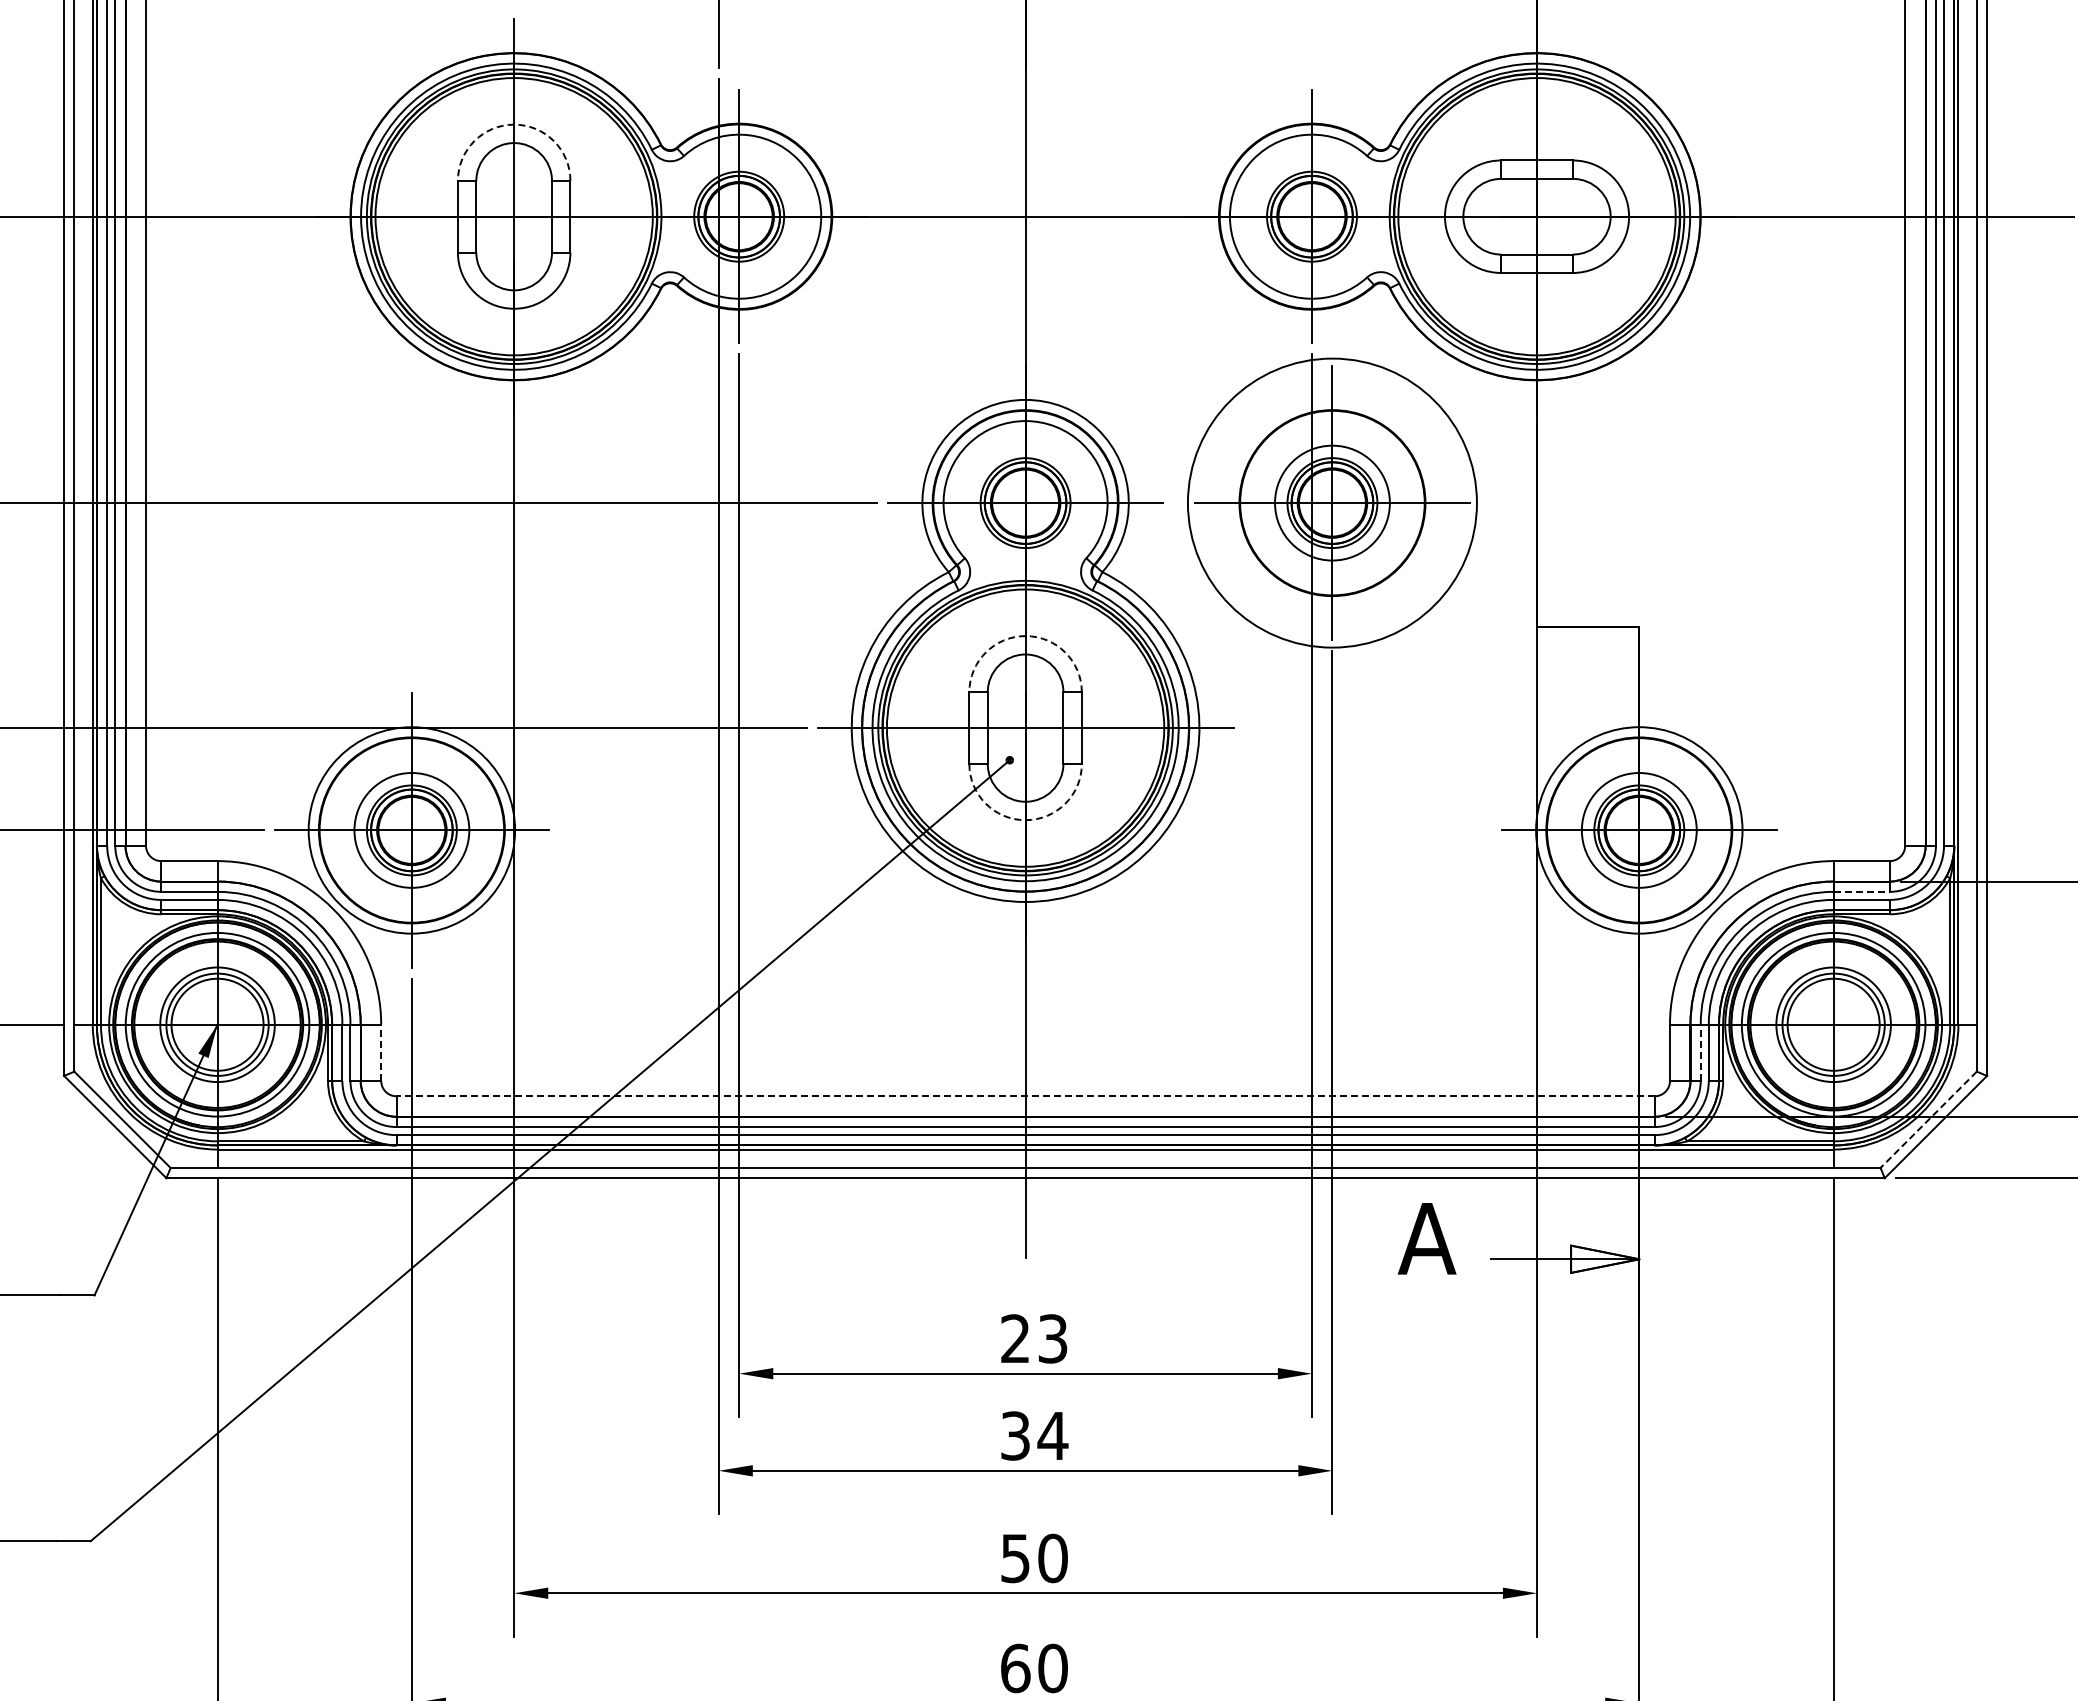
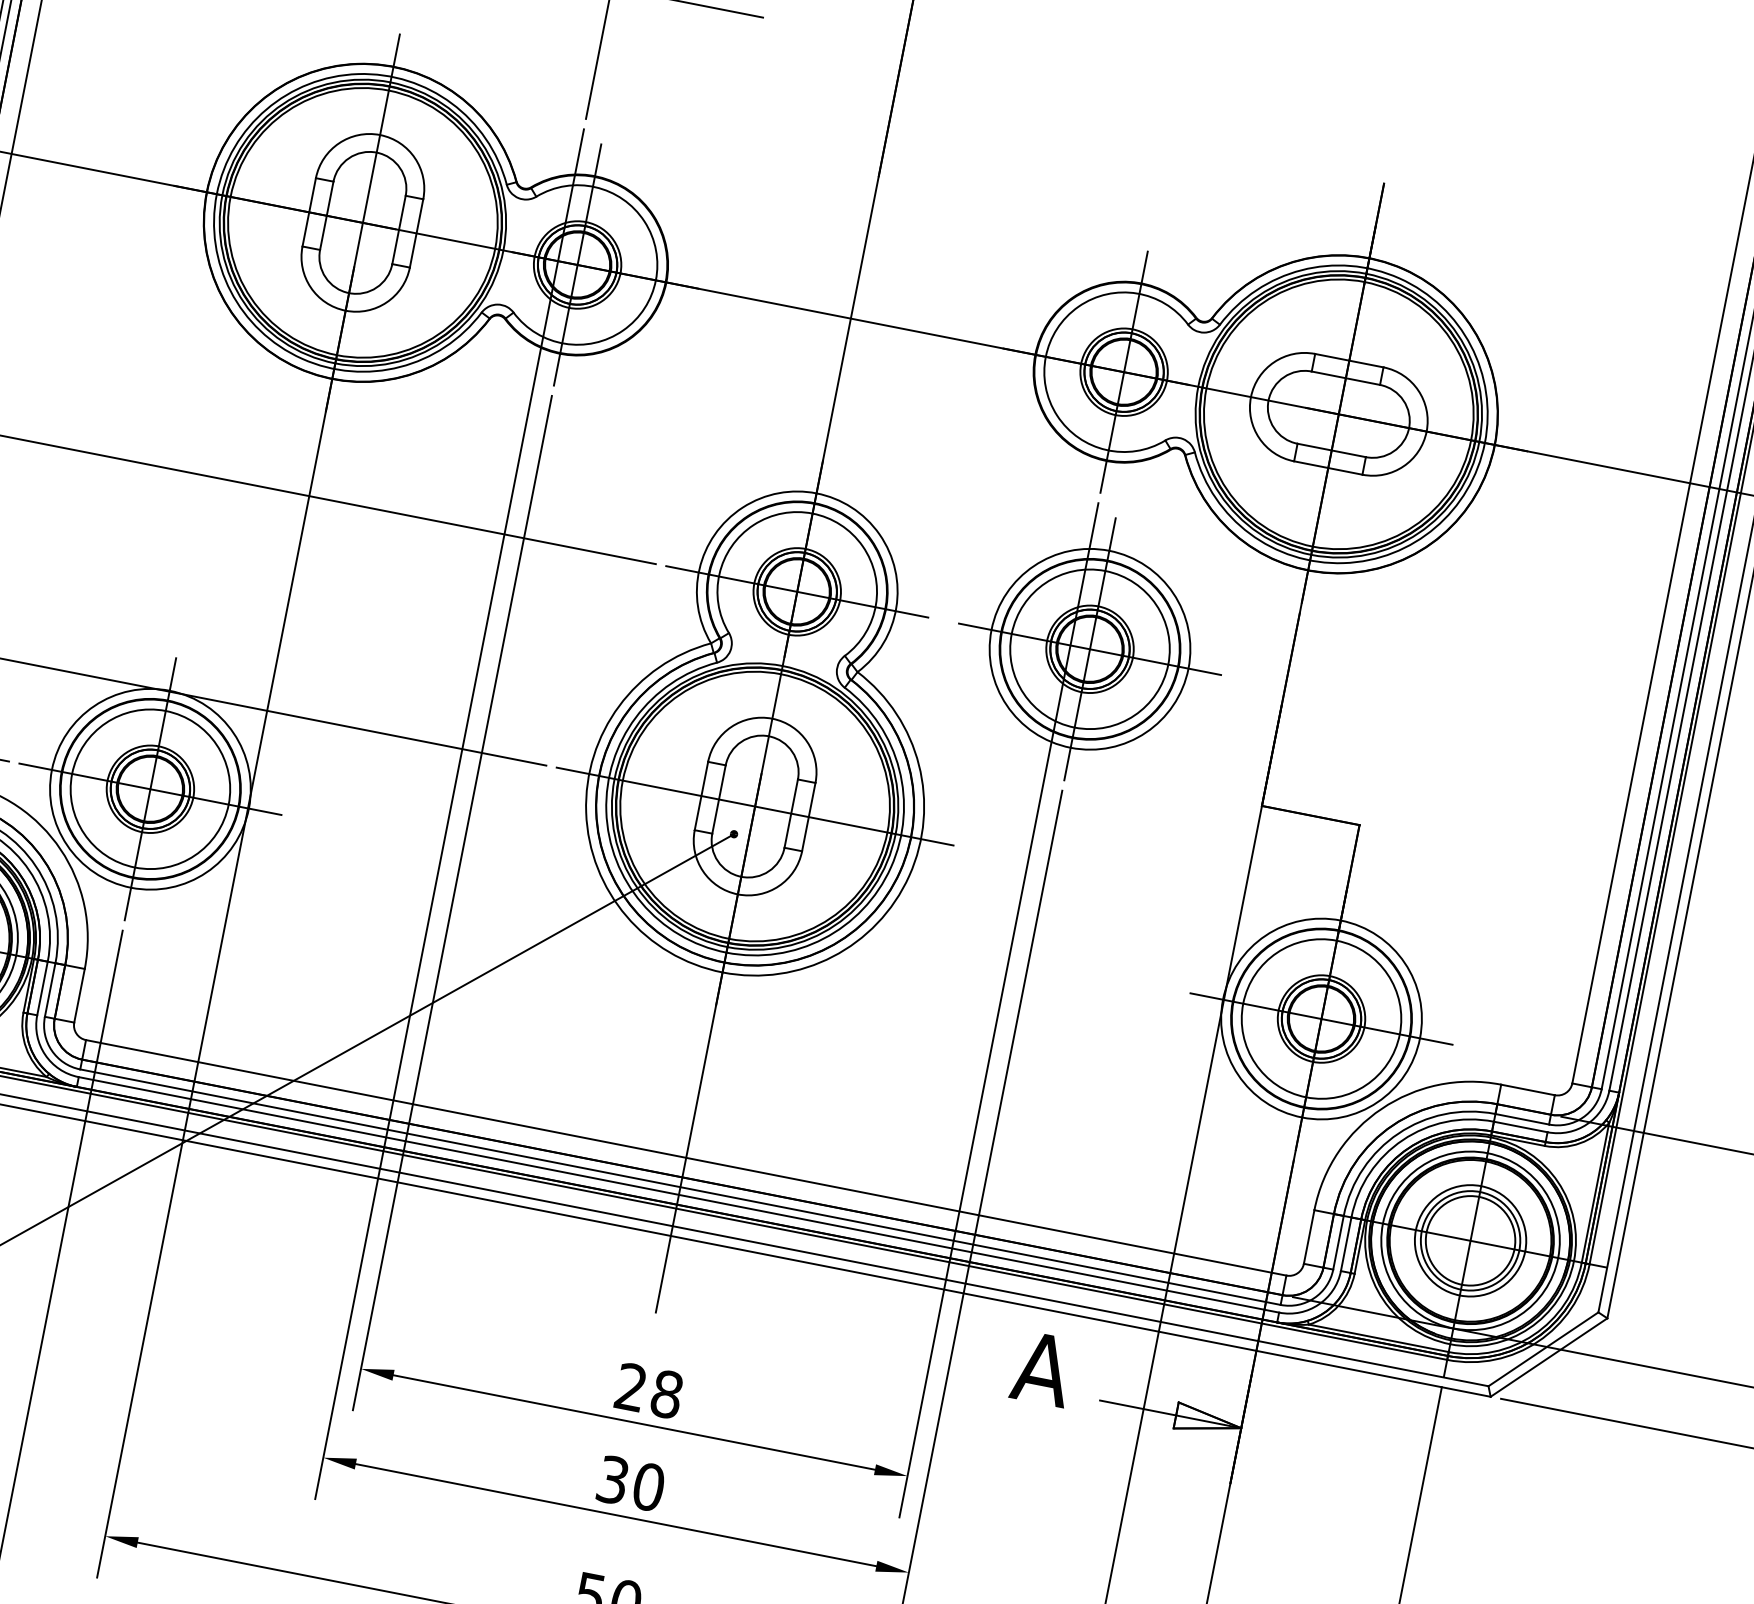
arc: (514, 124) -> (380, 134), dashed -> solid
circle: (1332, 502) -> (1090, 648), size x0.71
circle: (1332, 503) -> (1089, 649), size x1.43
arc: (1025, 636) -> (772, 719), dashed -> solid
arc: (1025, 820) -> (737, 894), dashed -> solid
circle: (411, 830) -> (150, 789), size x1.43
circle: (1639, 830) -> (1321, 1019), size x1.43
line: (1862, 891) -> (1523, 1119), dashed -> solid
line: (381, 1052) -> (79, 995), dashed -> solid
line: (1700, 1052) -> (1338, 1242), dashed -> solid
line: (1025, 1096) -> (686, 1158), dashed -> solid
line: (1928, 1120) -> (1543, 1349), dashed -> solid
text: (1052, 1338) -> (666, 1393), 23 -> 28
text: (1052, 1435) -> (648, 1486), 34 -> 30

